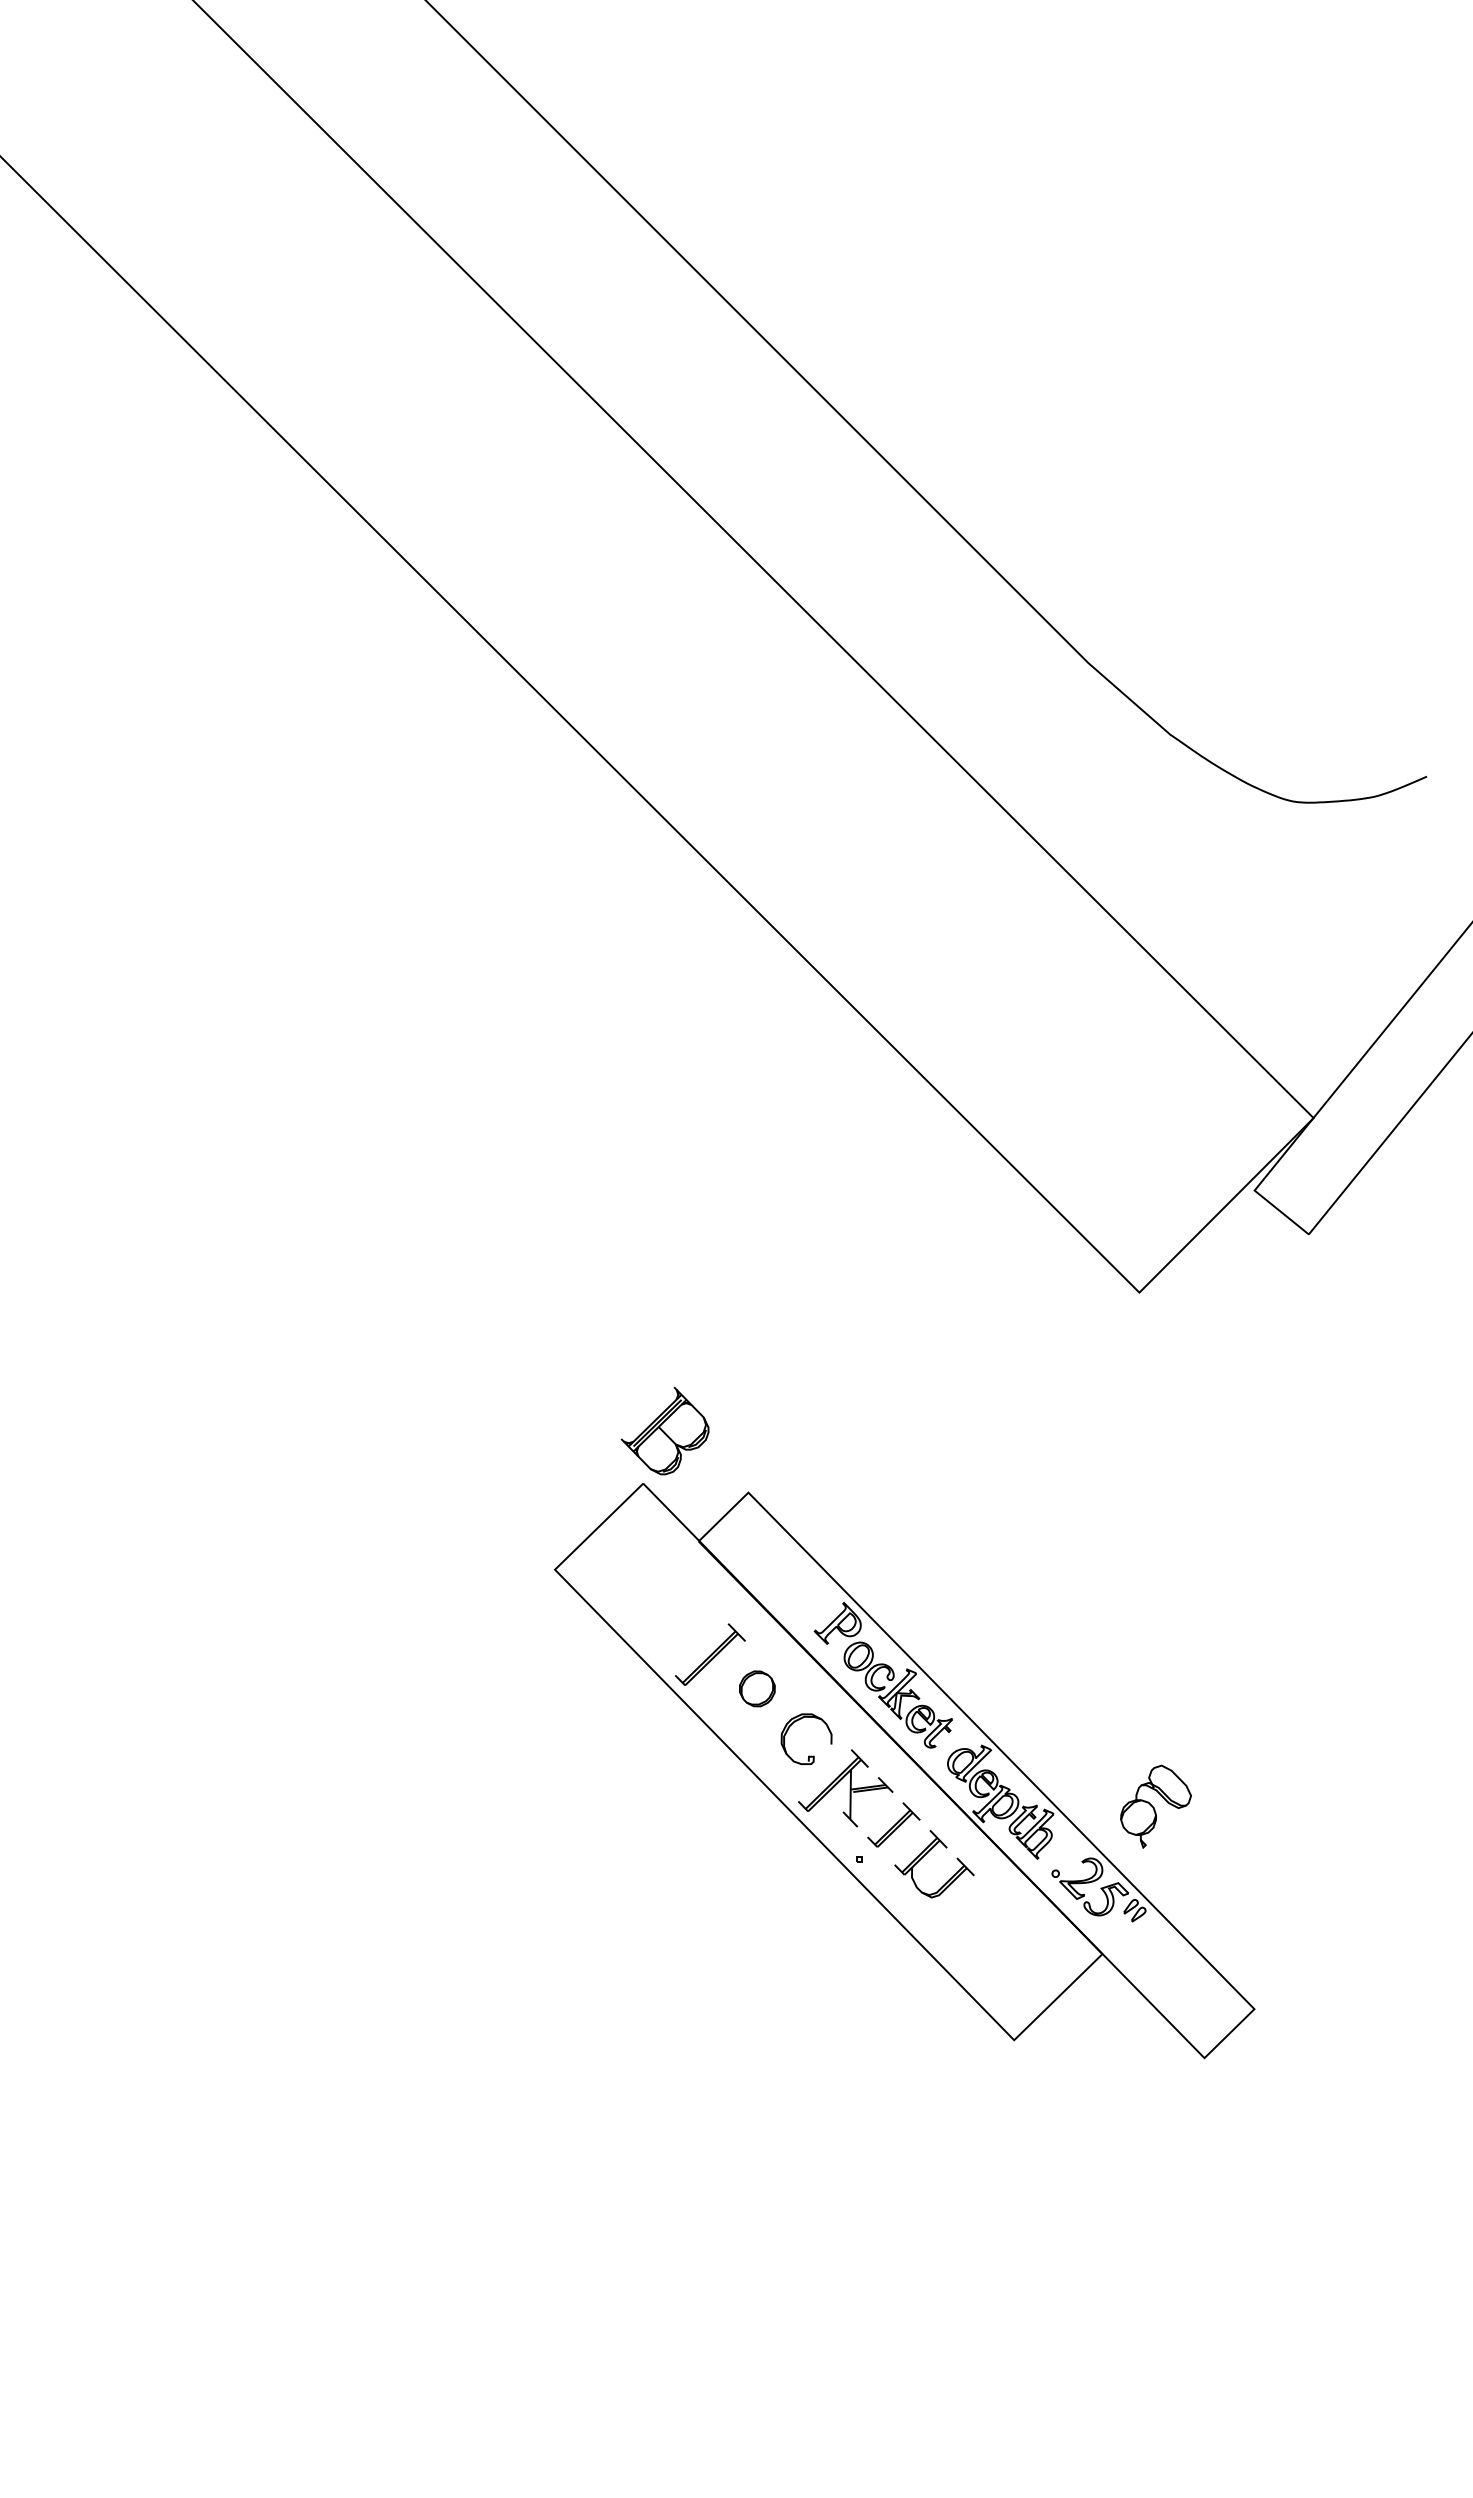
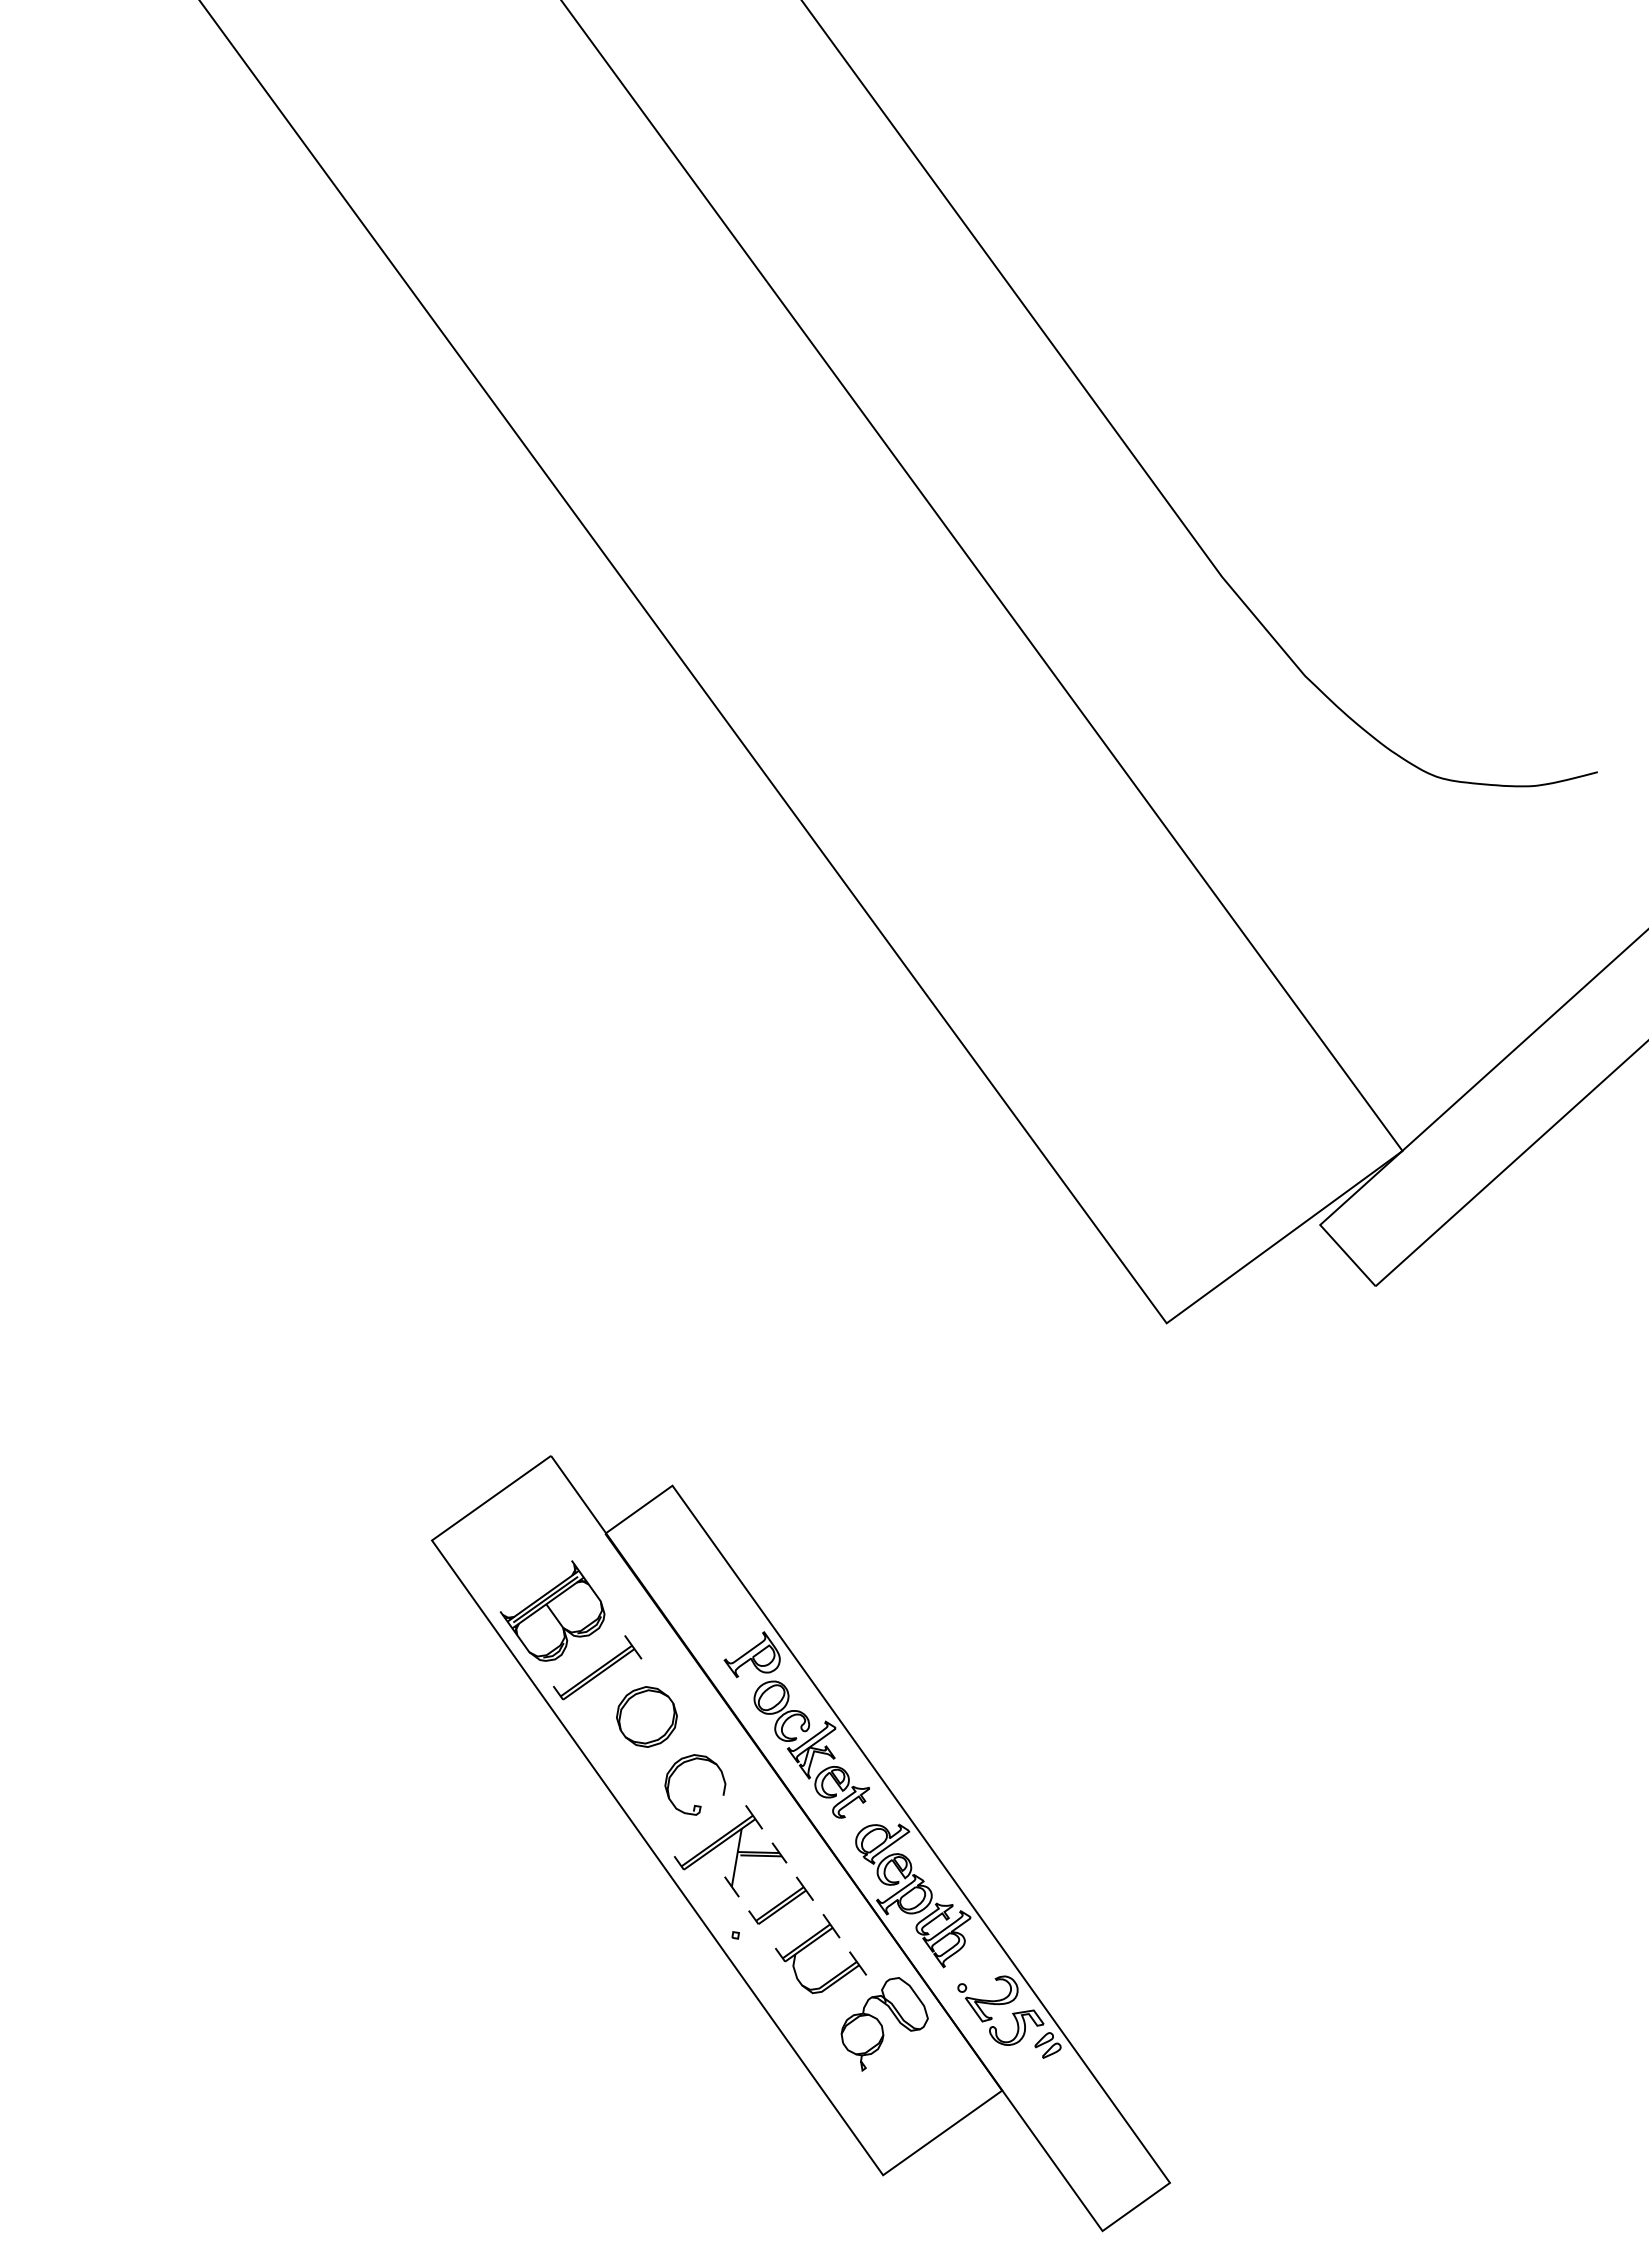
part: (664, 1430) -> (552, 1609), moved
part: (757, 1688) -> (647, 1716), size x1.43
part: (1155, 1806) -> (884, 2024), moved

